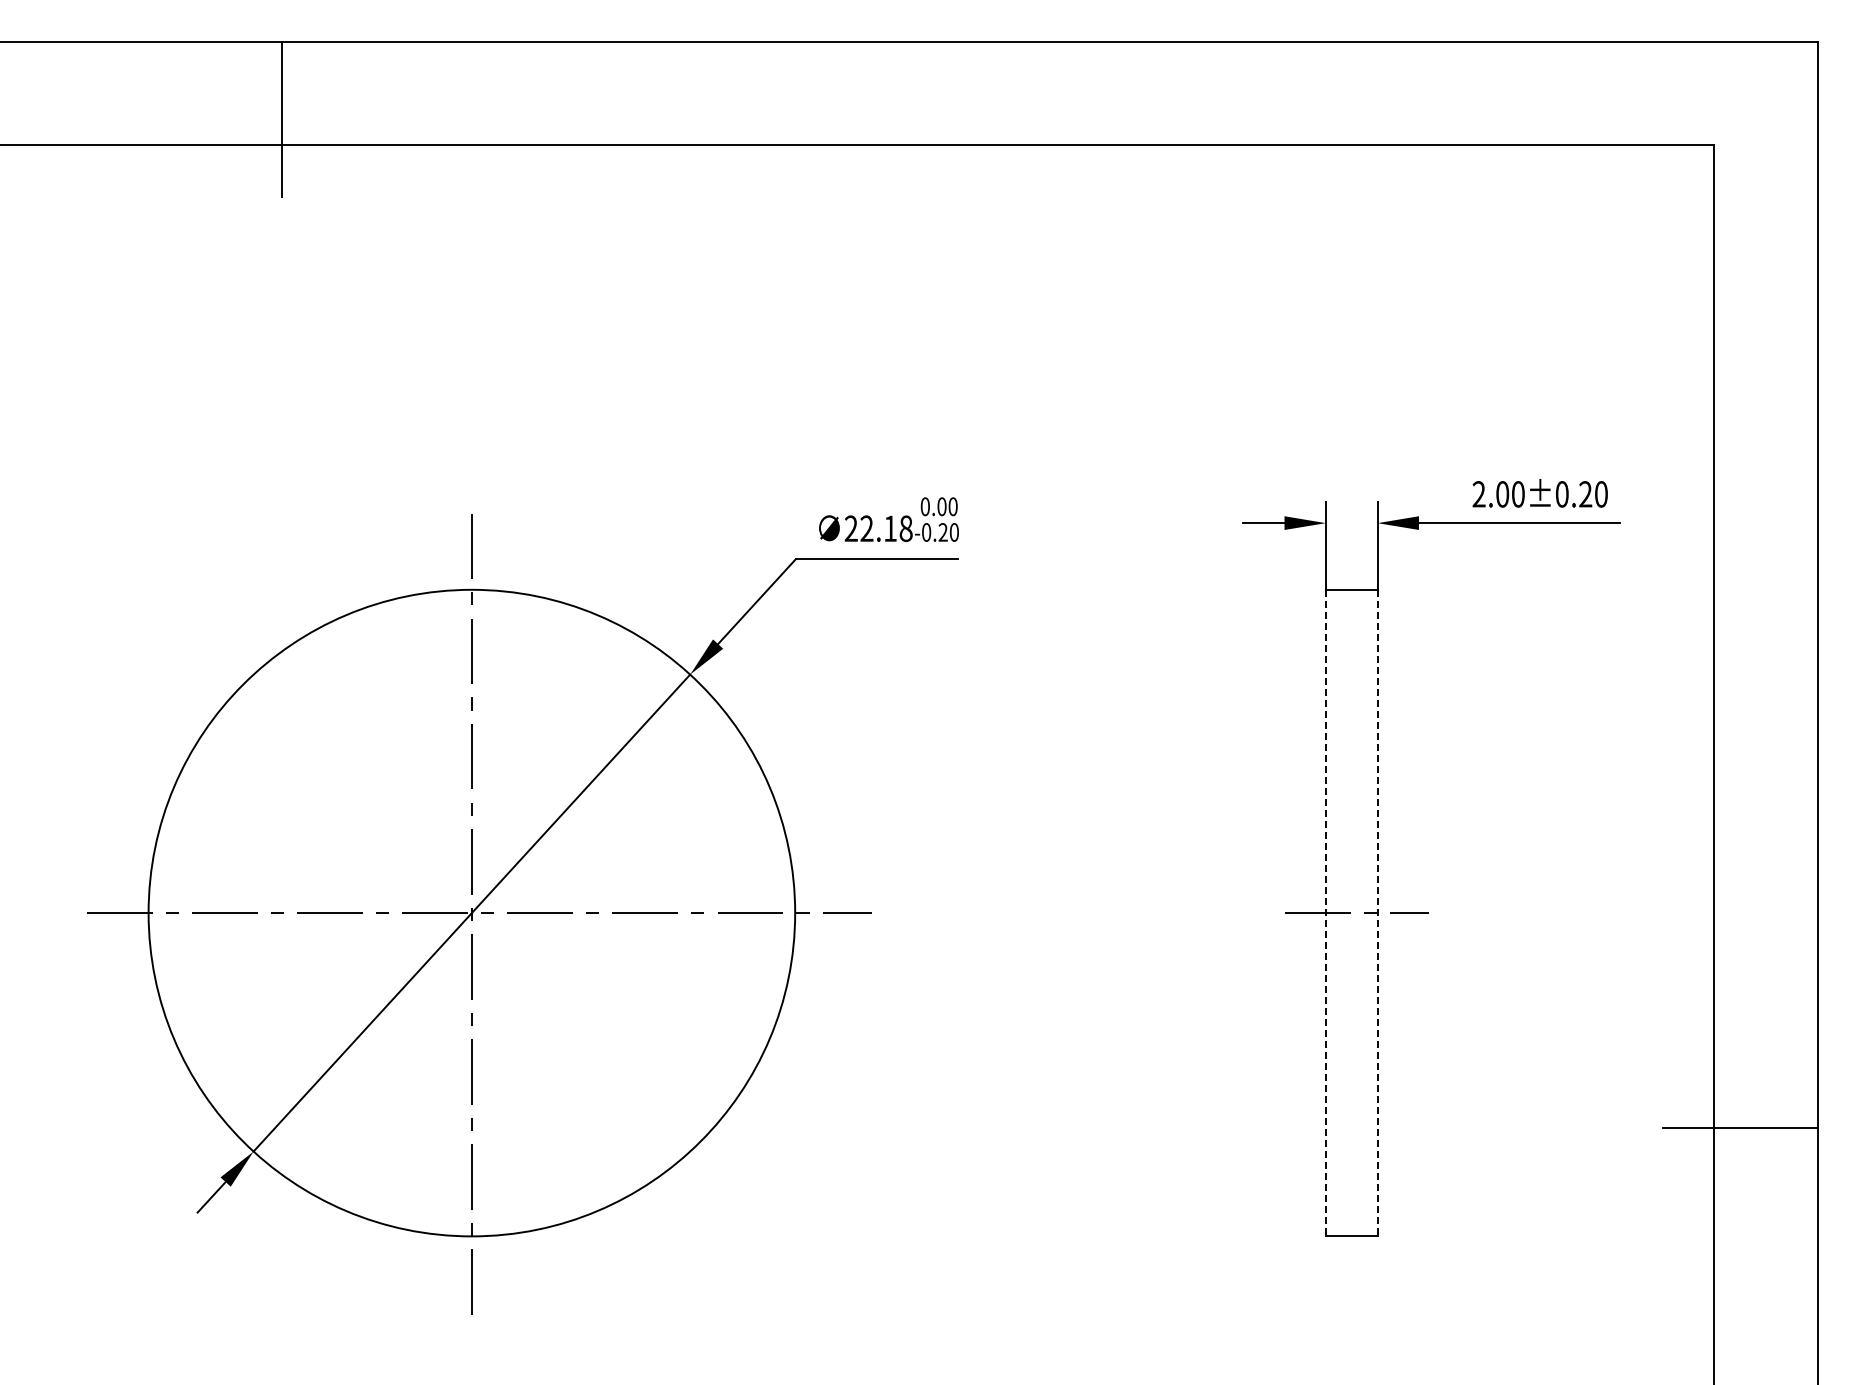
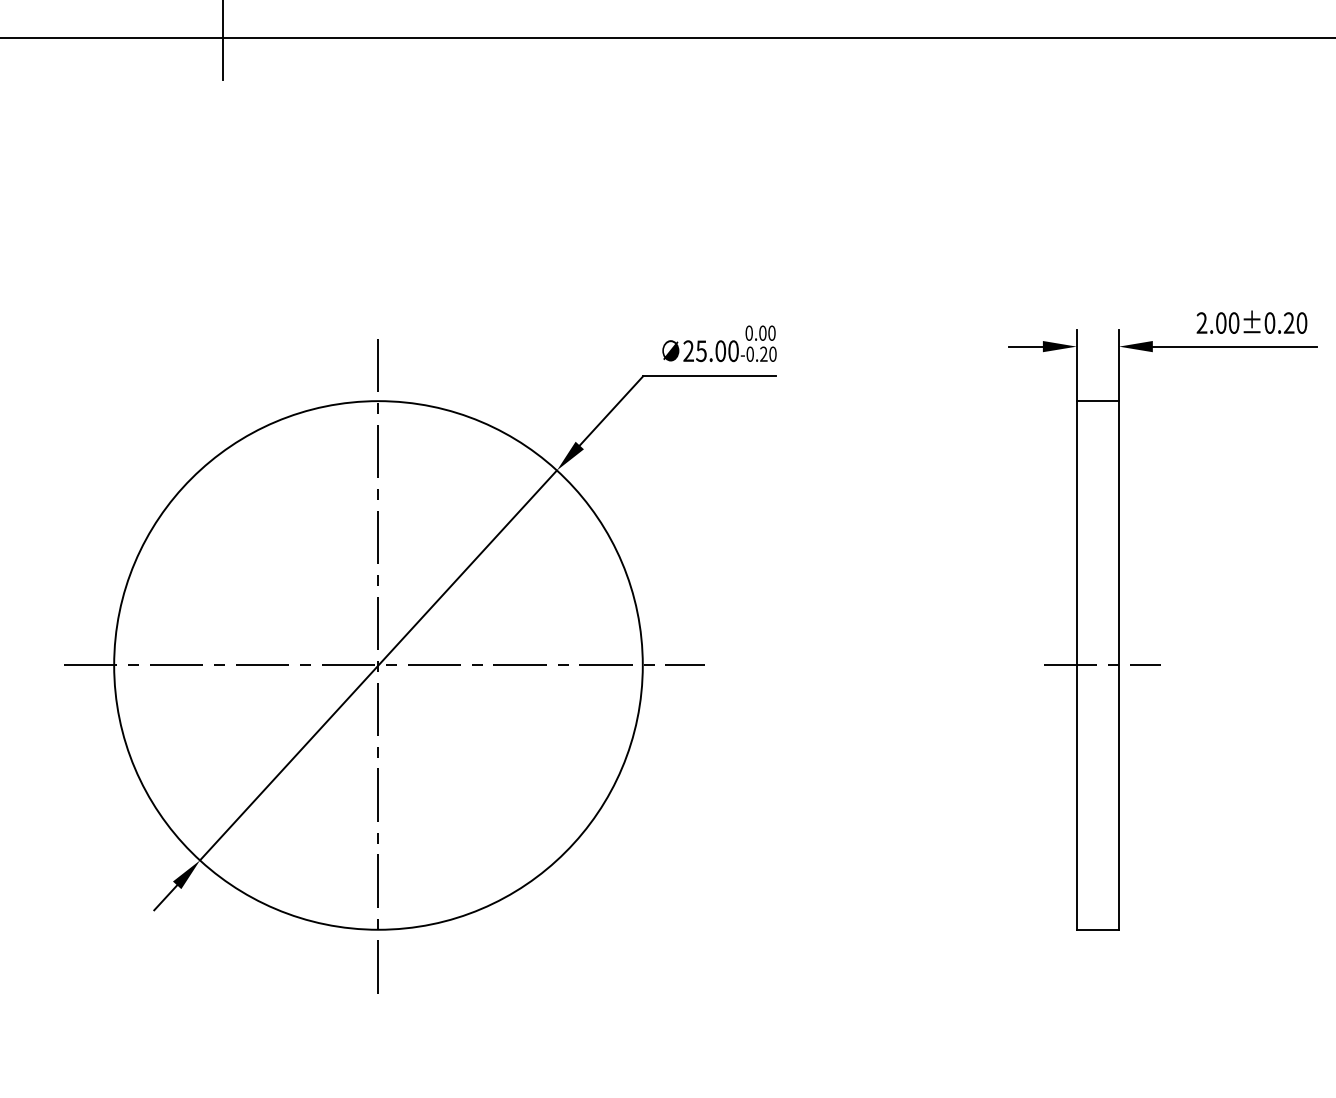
text: (886, 528) -> (717, 351), 22.18 -> 25.00
line: (1325, 913) -> (1076, 665), dashed -> solid
line: (1377, 913) -> (1118, 665), dashed -> solid

